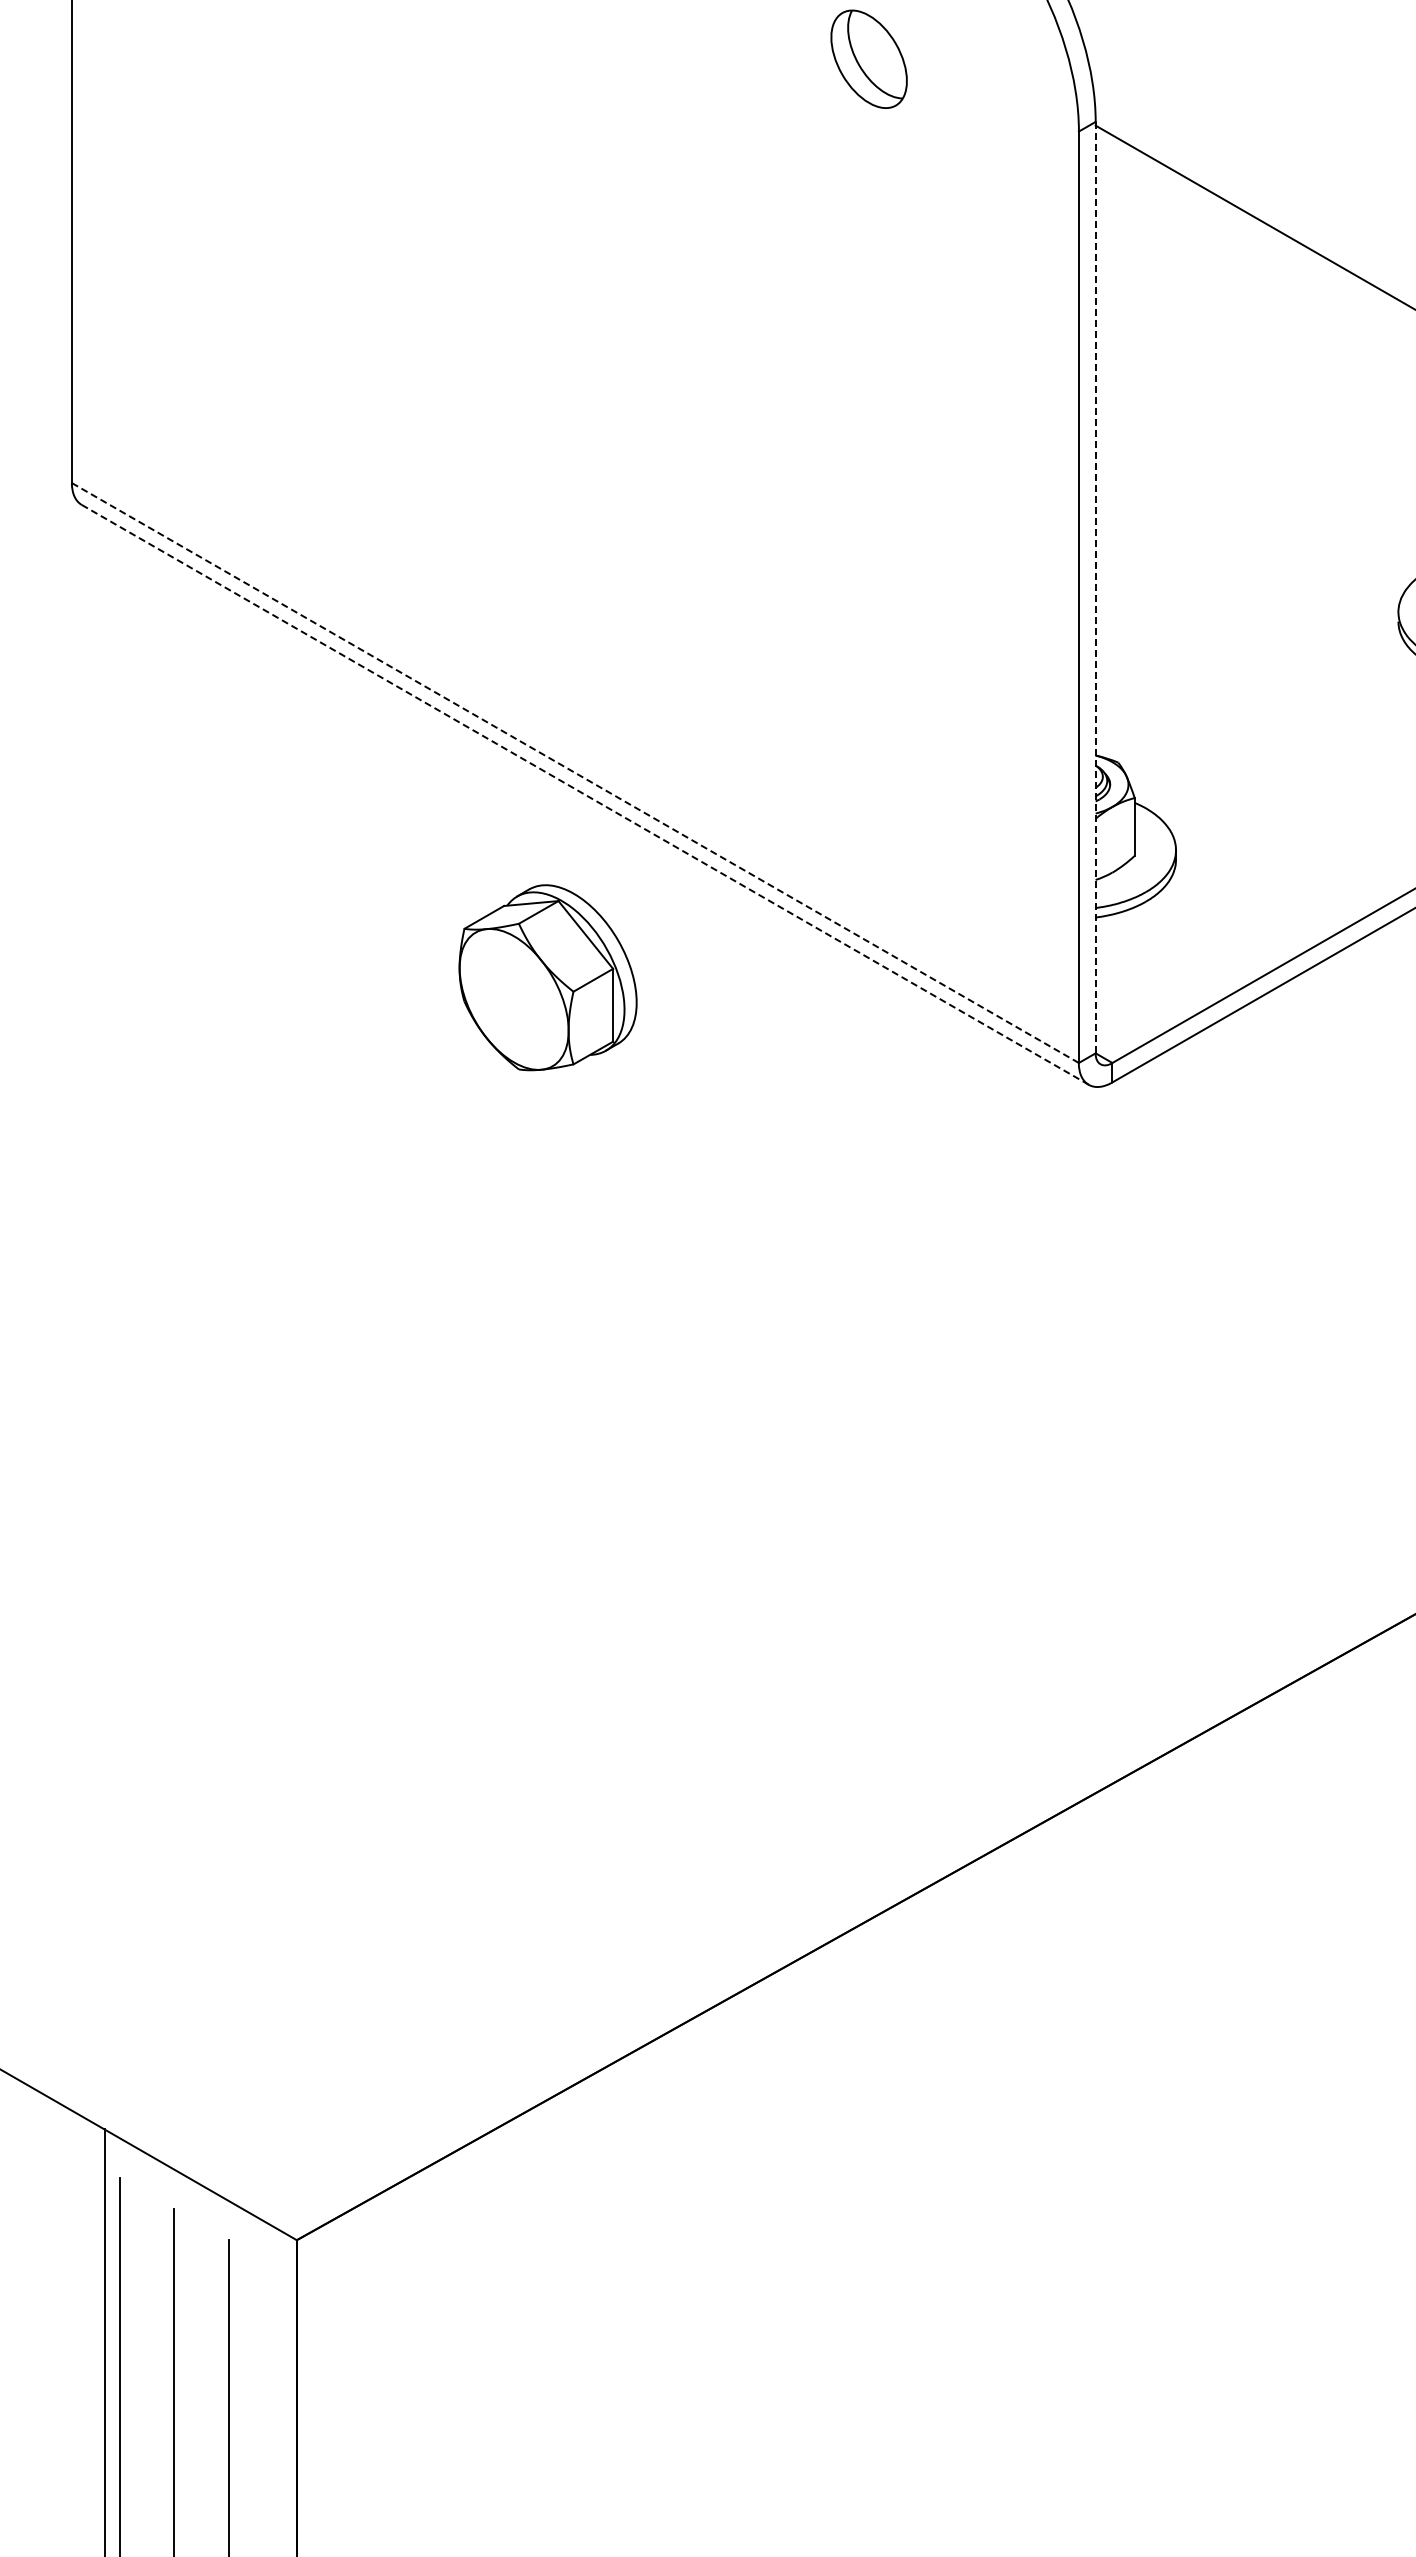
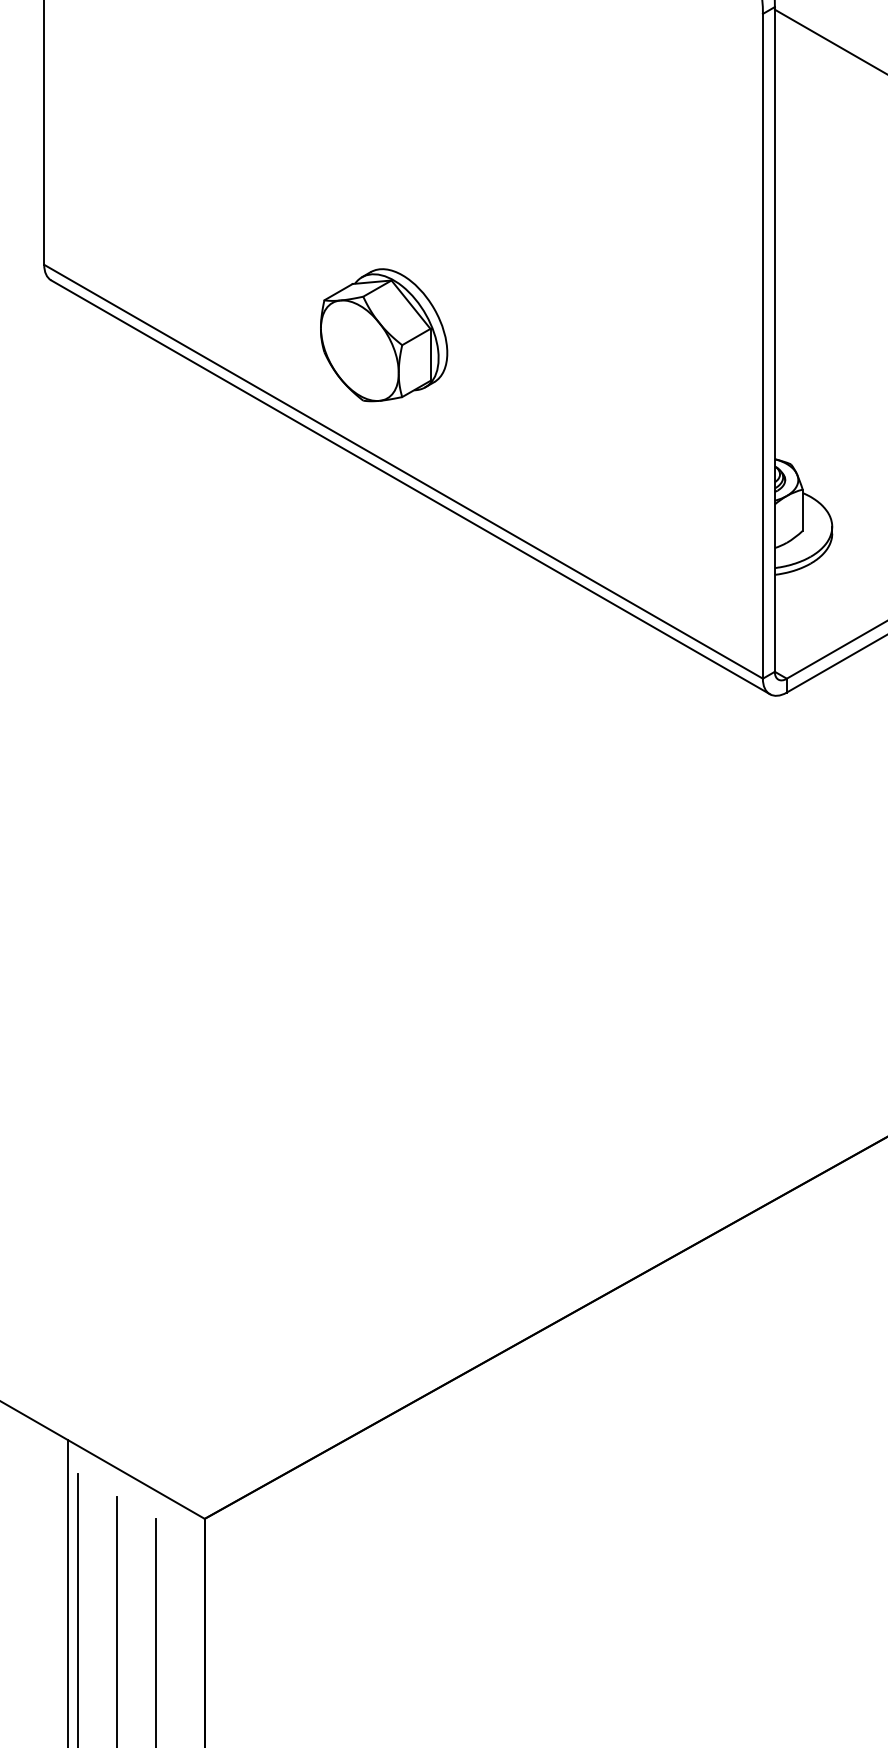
line: (1095, 587) -> (774, 339), dashed -> solid
line: (575, 773) -> (403, 472), dashed -> solid
line: (585, 795) -> (410, 487), dashed -> solid
part: (547, 977) -> (383, 335), moved

